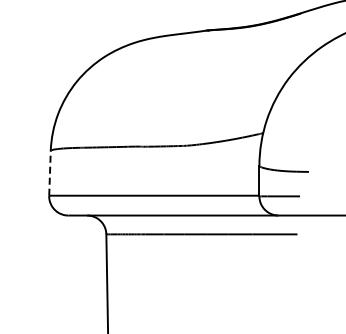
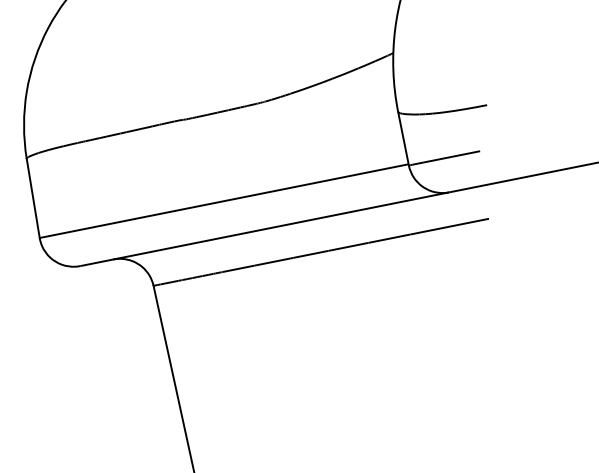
line: (50, 172) -> (33, 196), dashed -> solid

